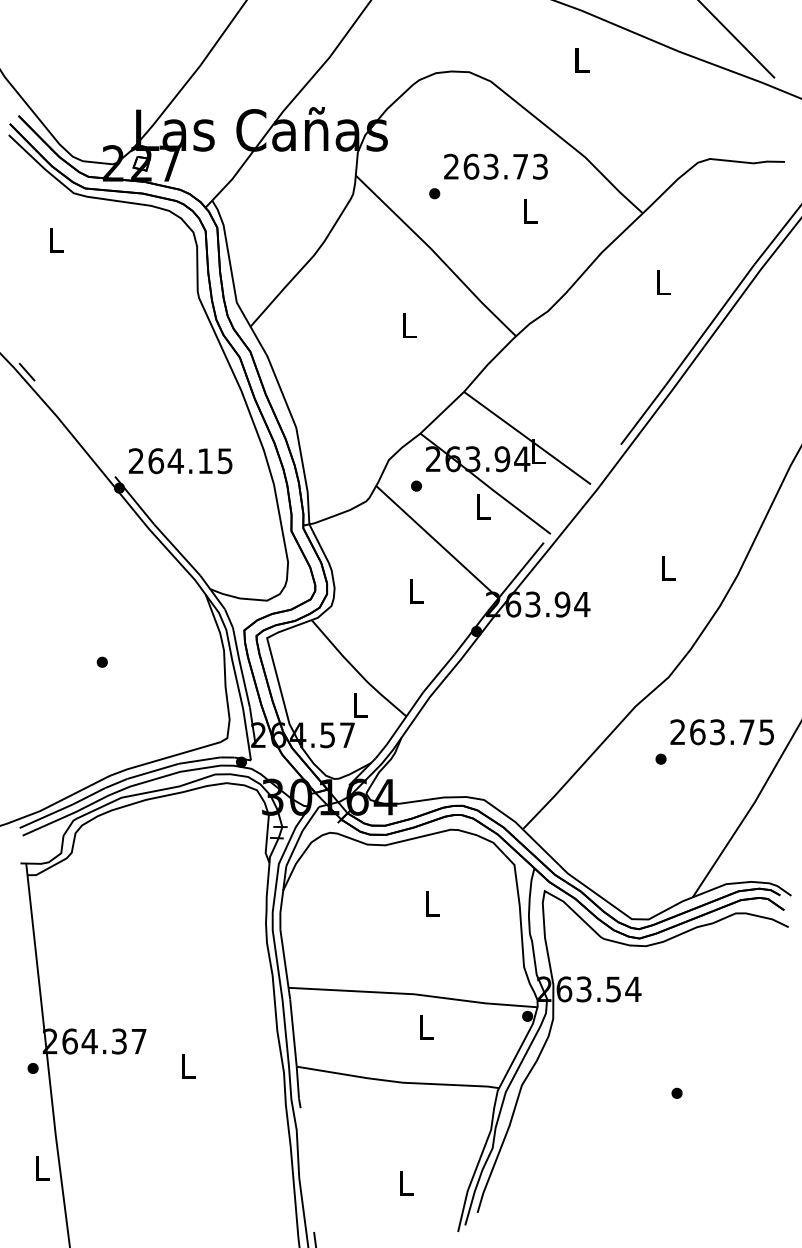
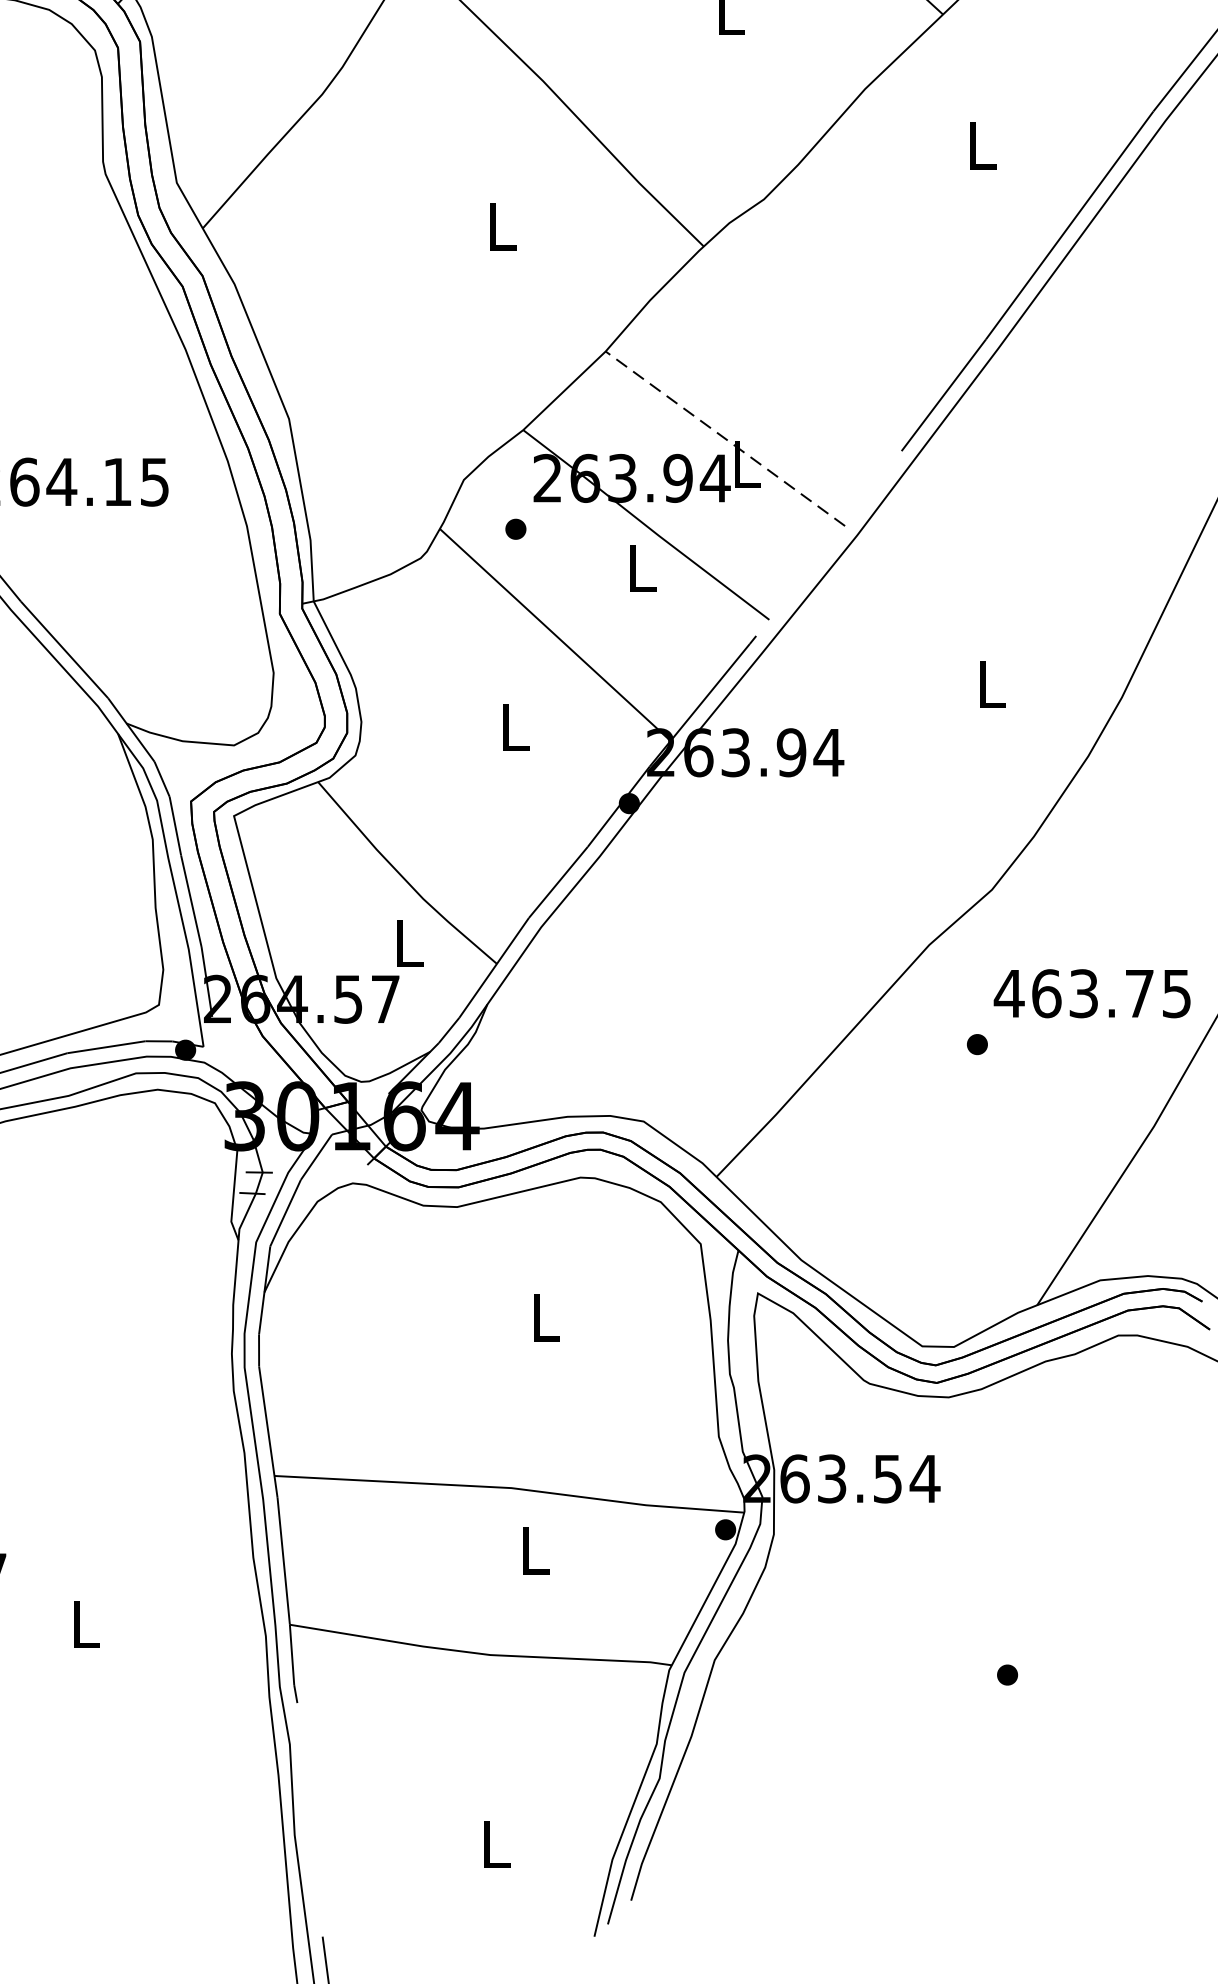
line: (527, 438) -> (725, 439), solid -> dashed
text: (677, 731) -> (1008, 992), 263.75 -> 463.75

